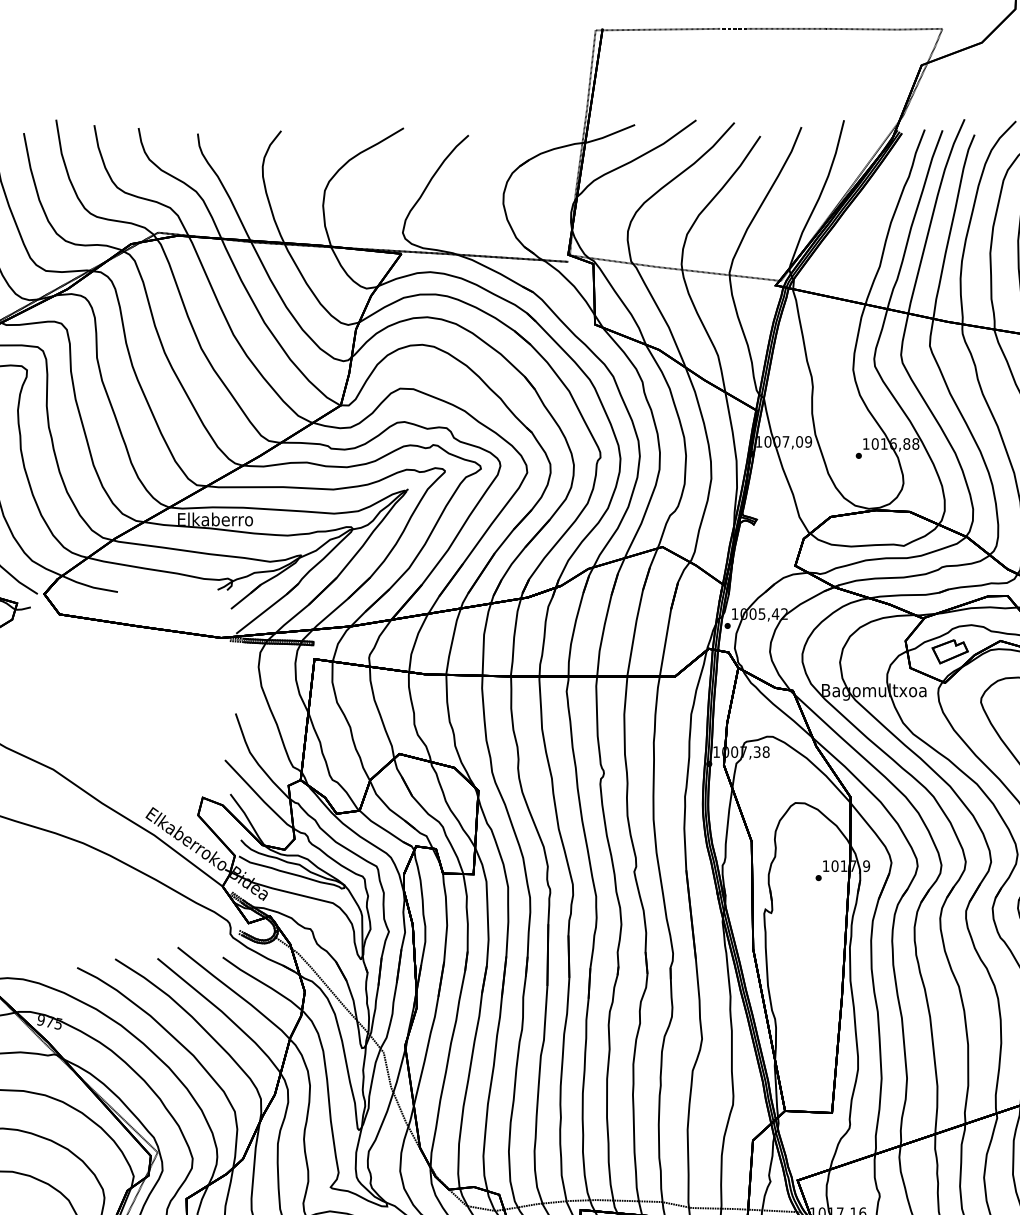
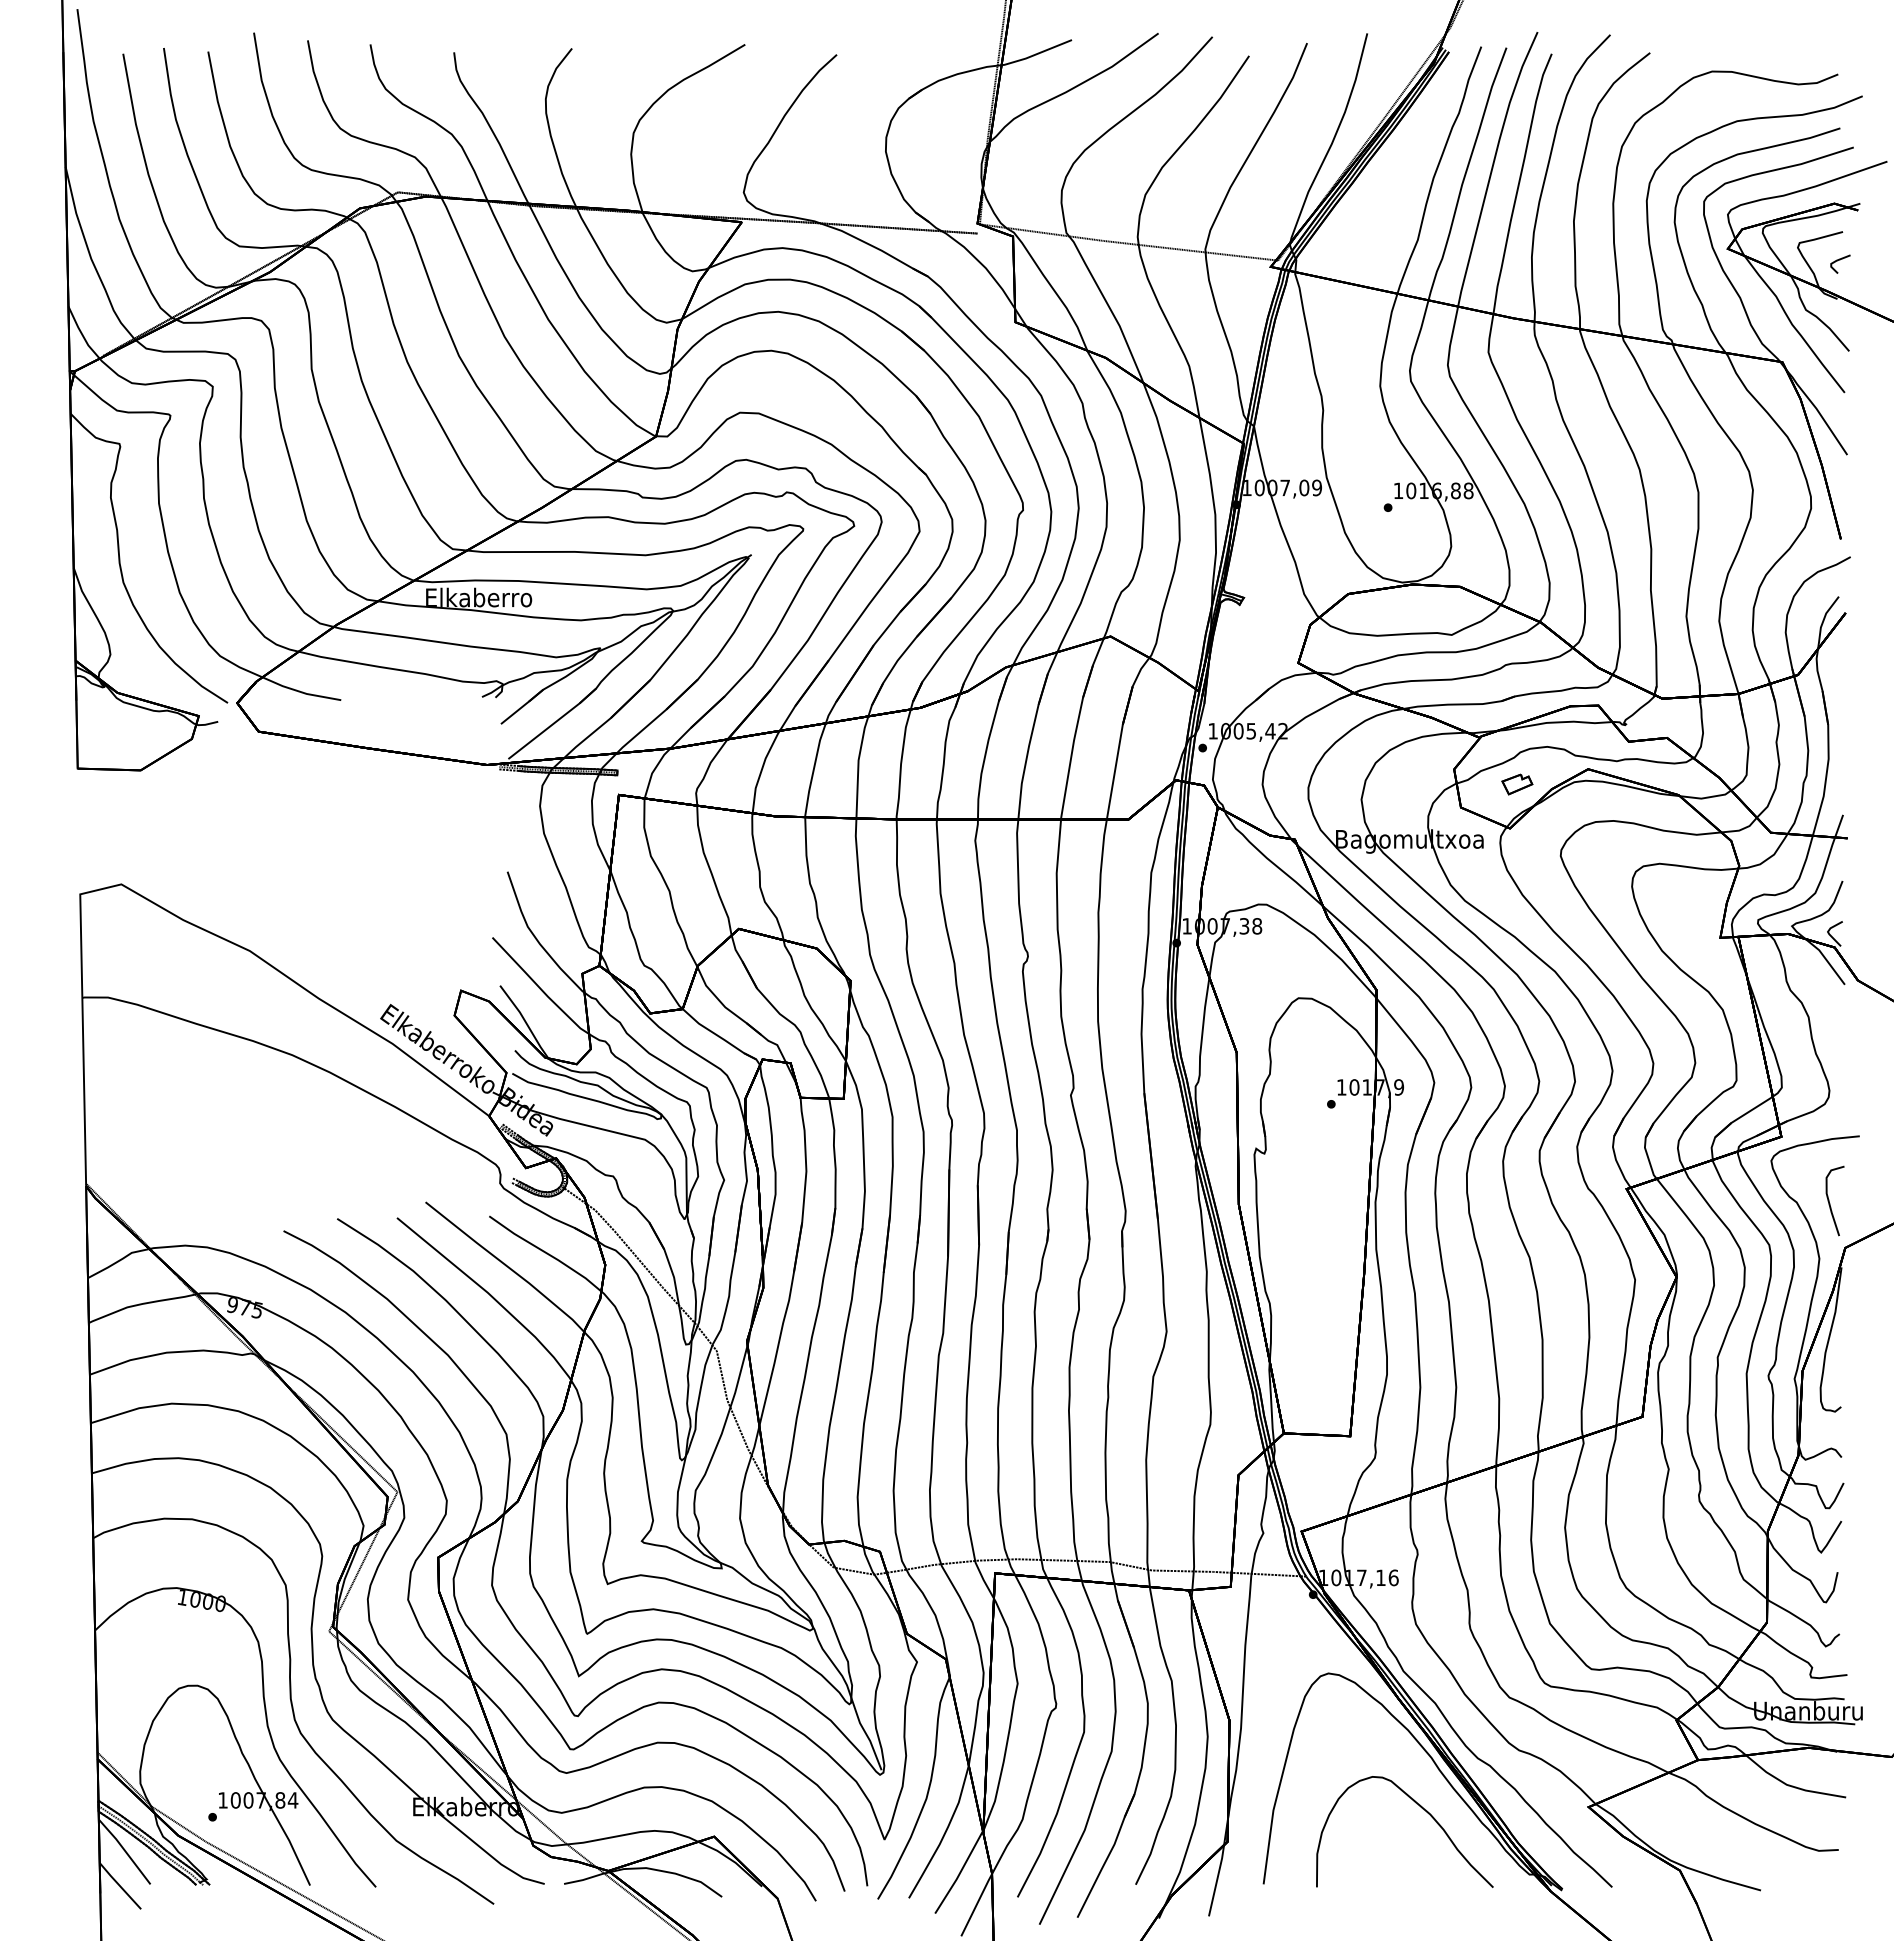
part: (950, 651) -> (1517, 784), size x0.6

